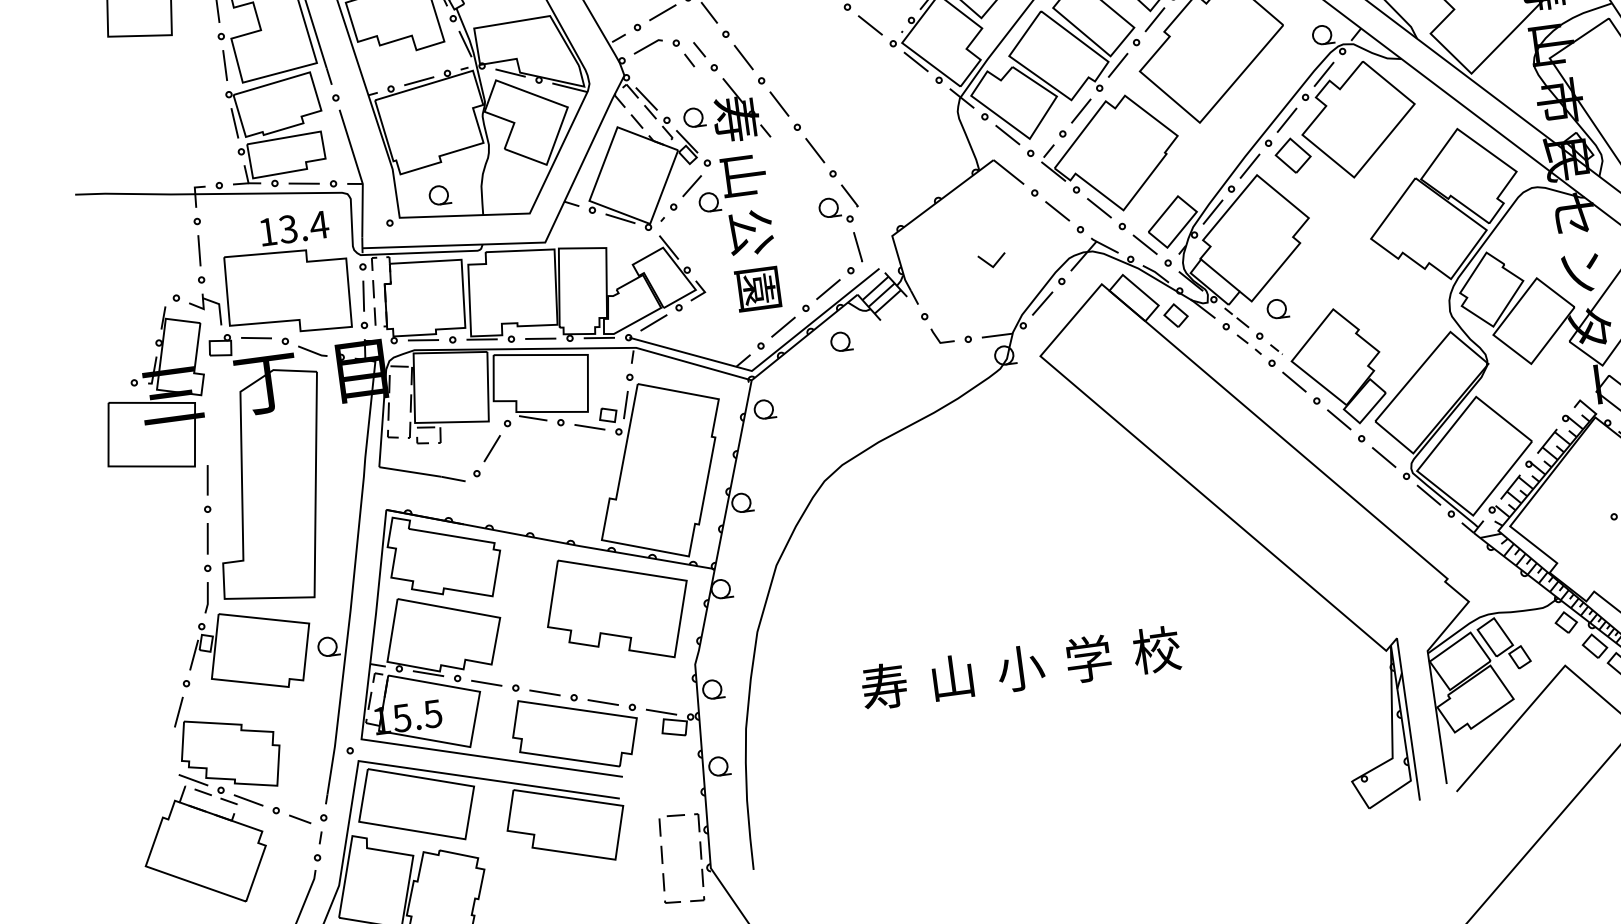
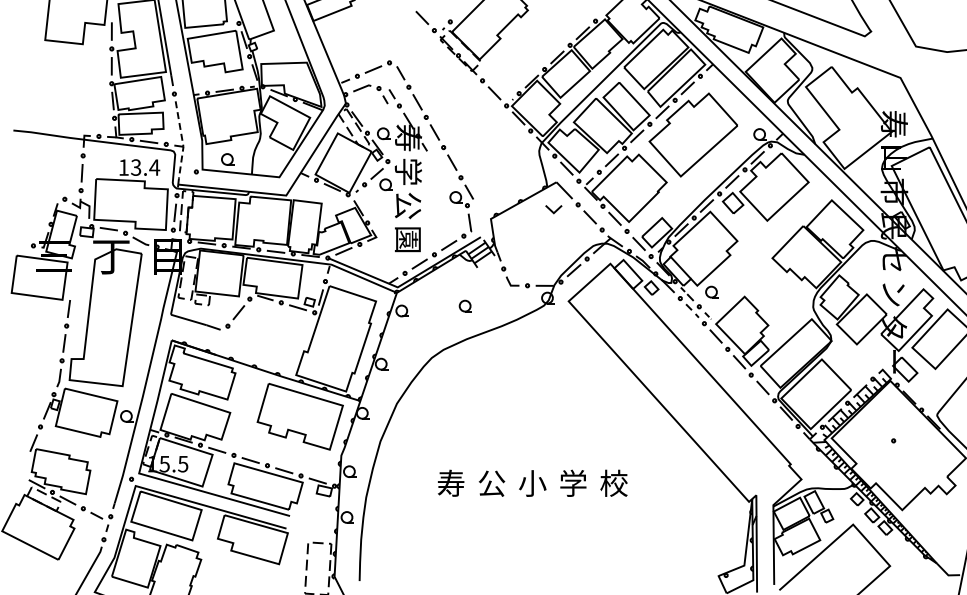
line: (359, 173) -> (182, 140), solid -> dashed
text: (744, 175) -> (408, 171), 山 -> 学
part: (991, 261) -> (553, 209), moved
part: (839, 340) -> (464, 305), moved
text: (952, 677) -> (491, 483), 山 -> 公

